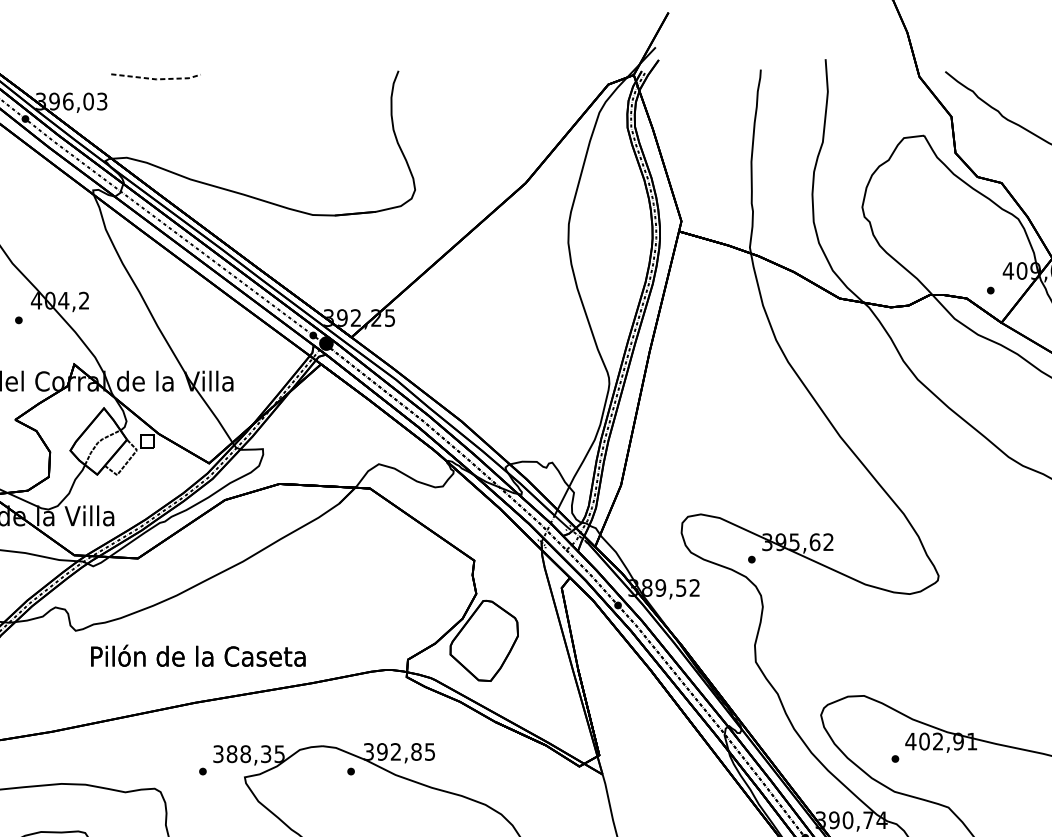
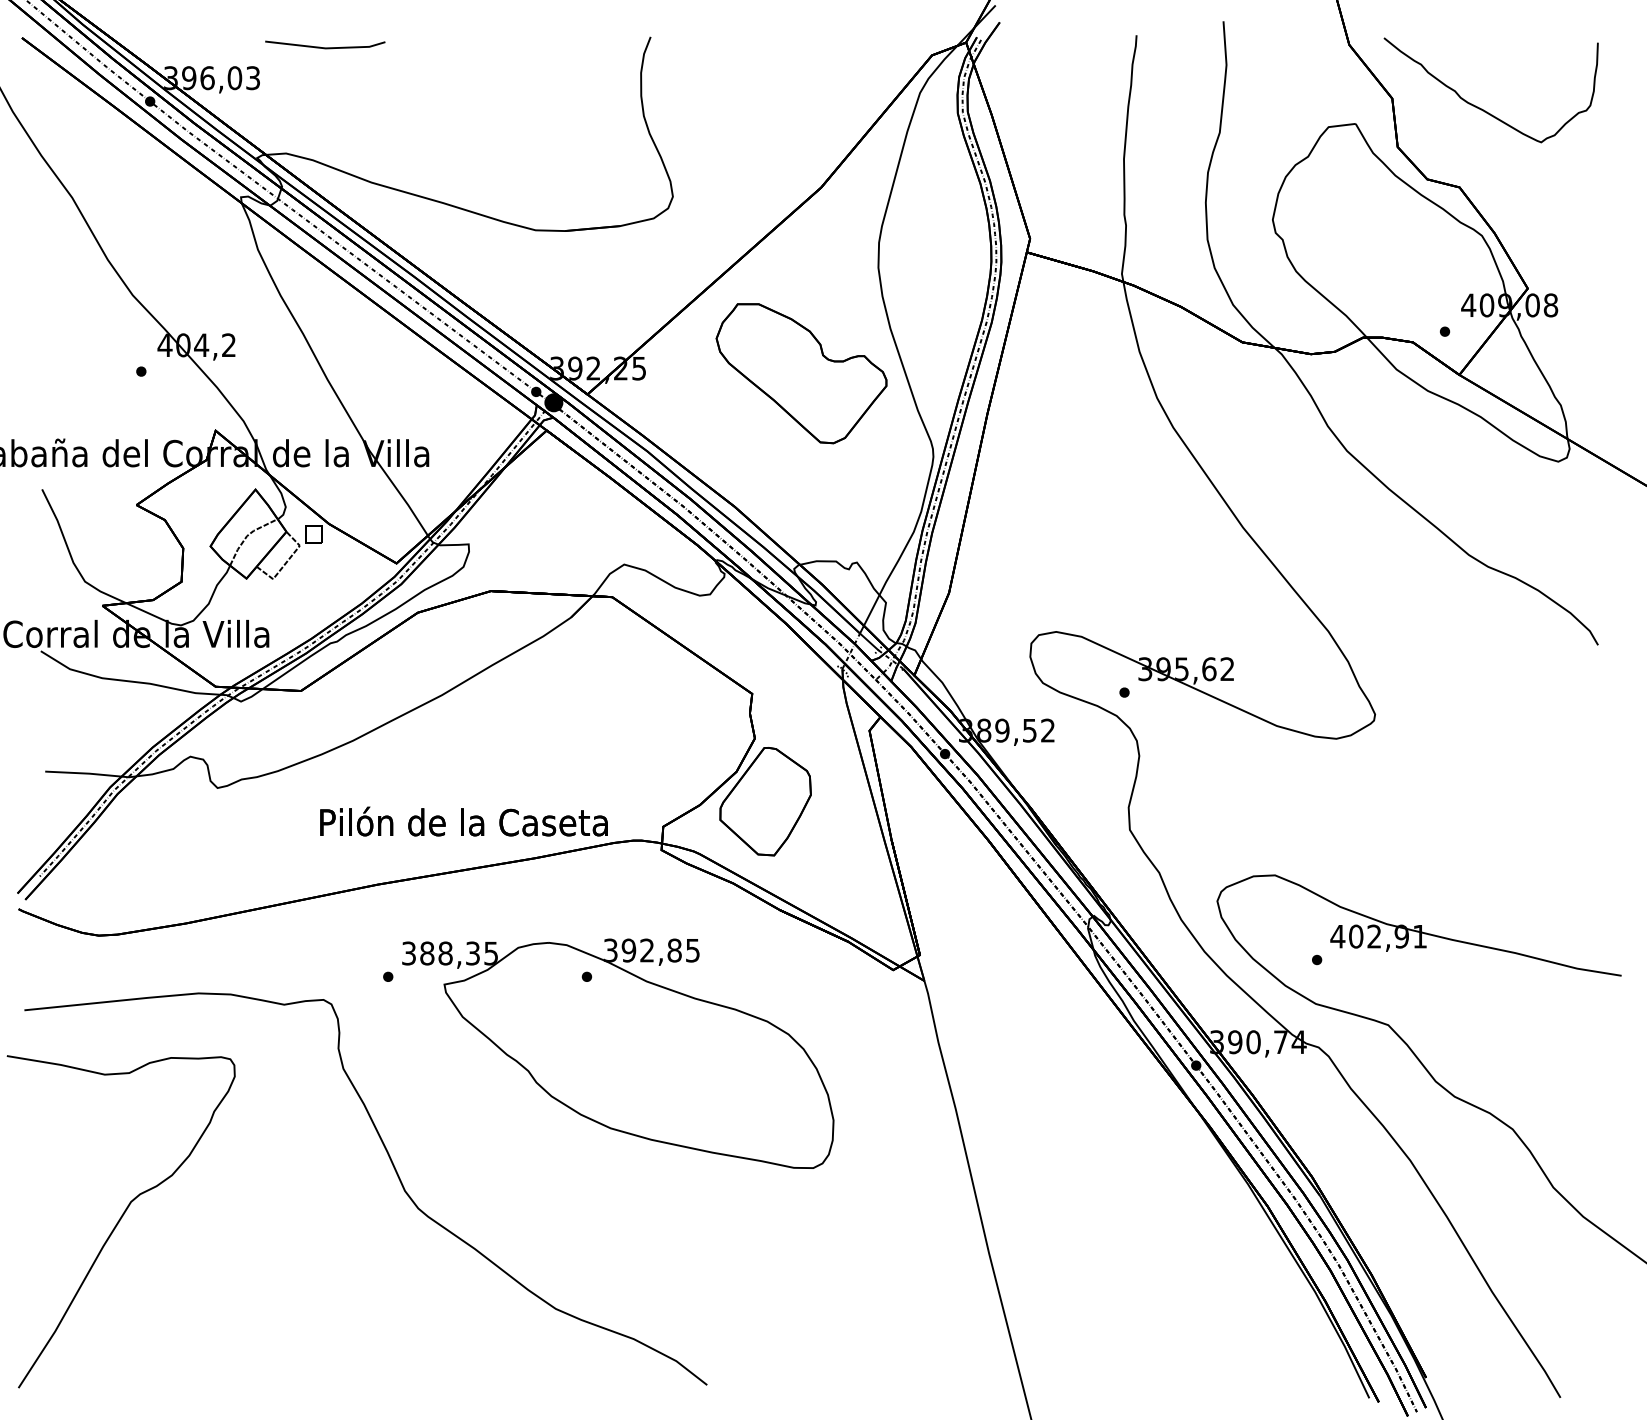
line: (156, 79) -> (325, 48), dashed -> solid
part: (511, 321) -> (801, 373), added
text: (197, 655) -> (463, 821), moved

